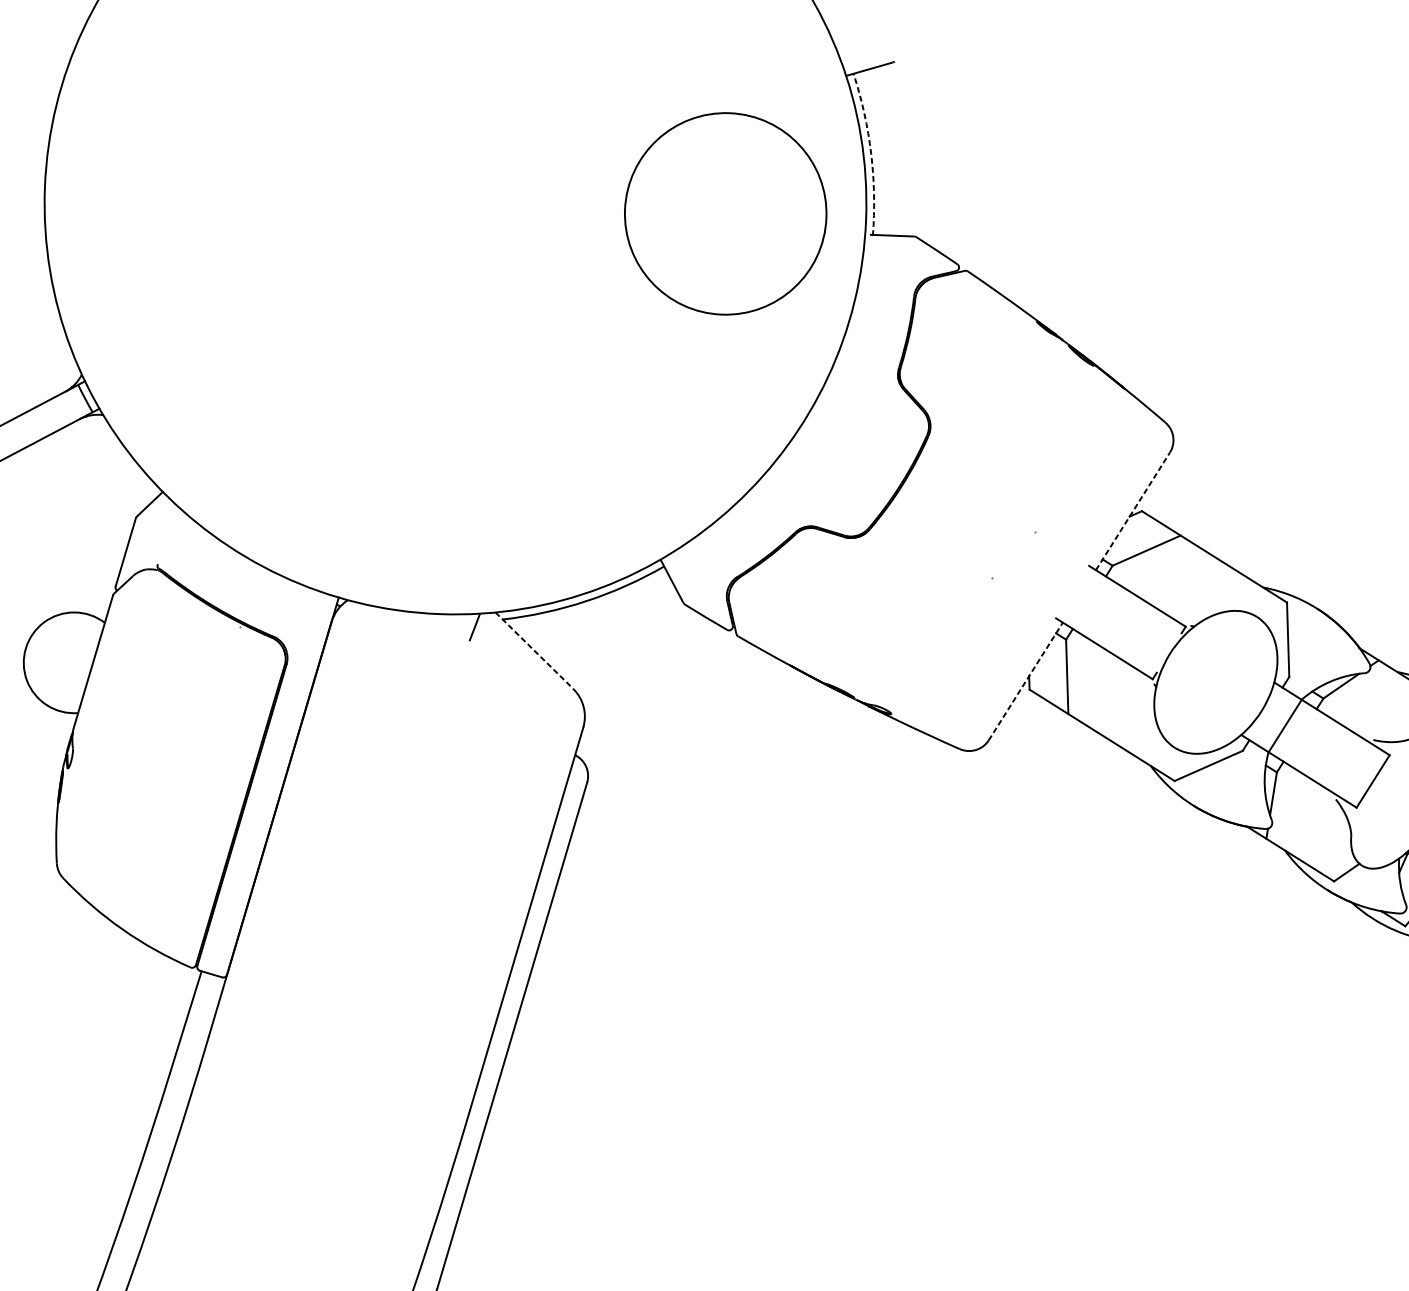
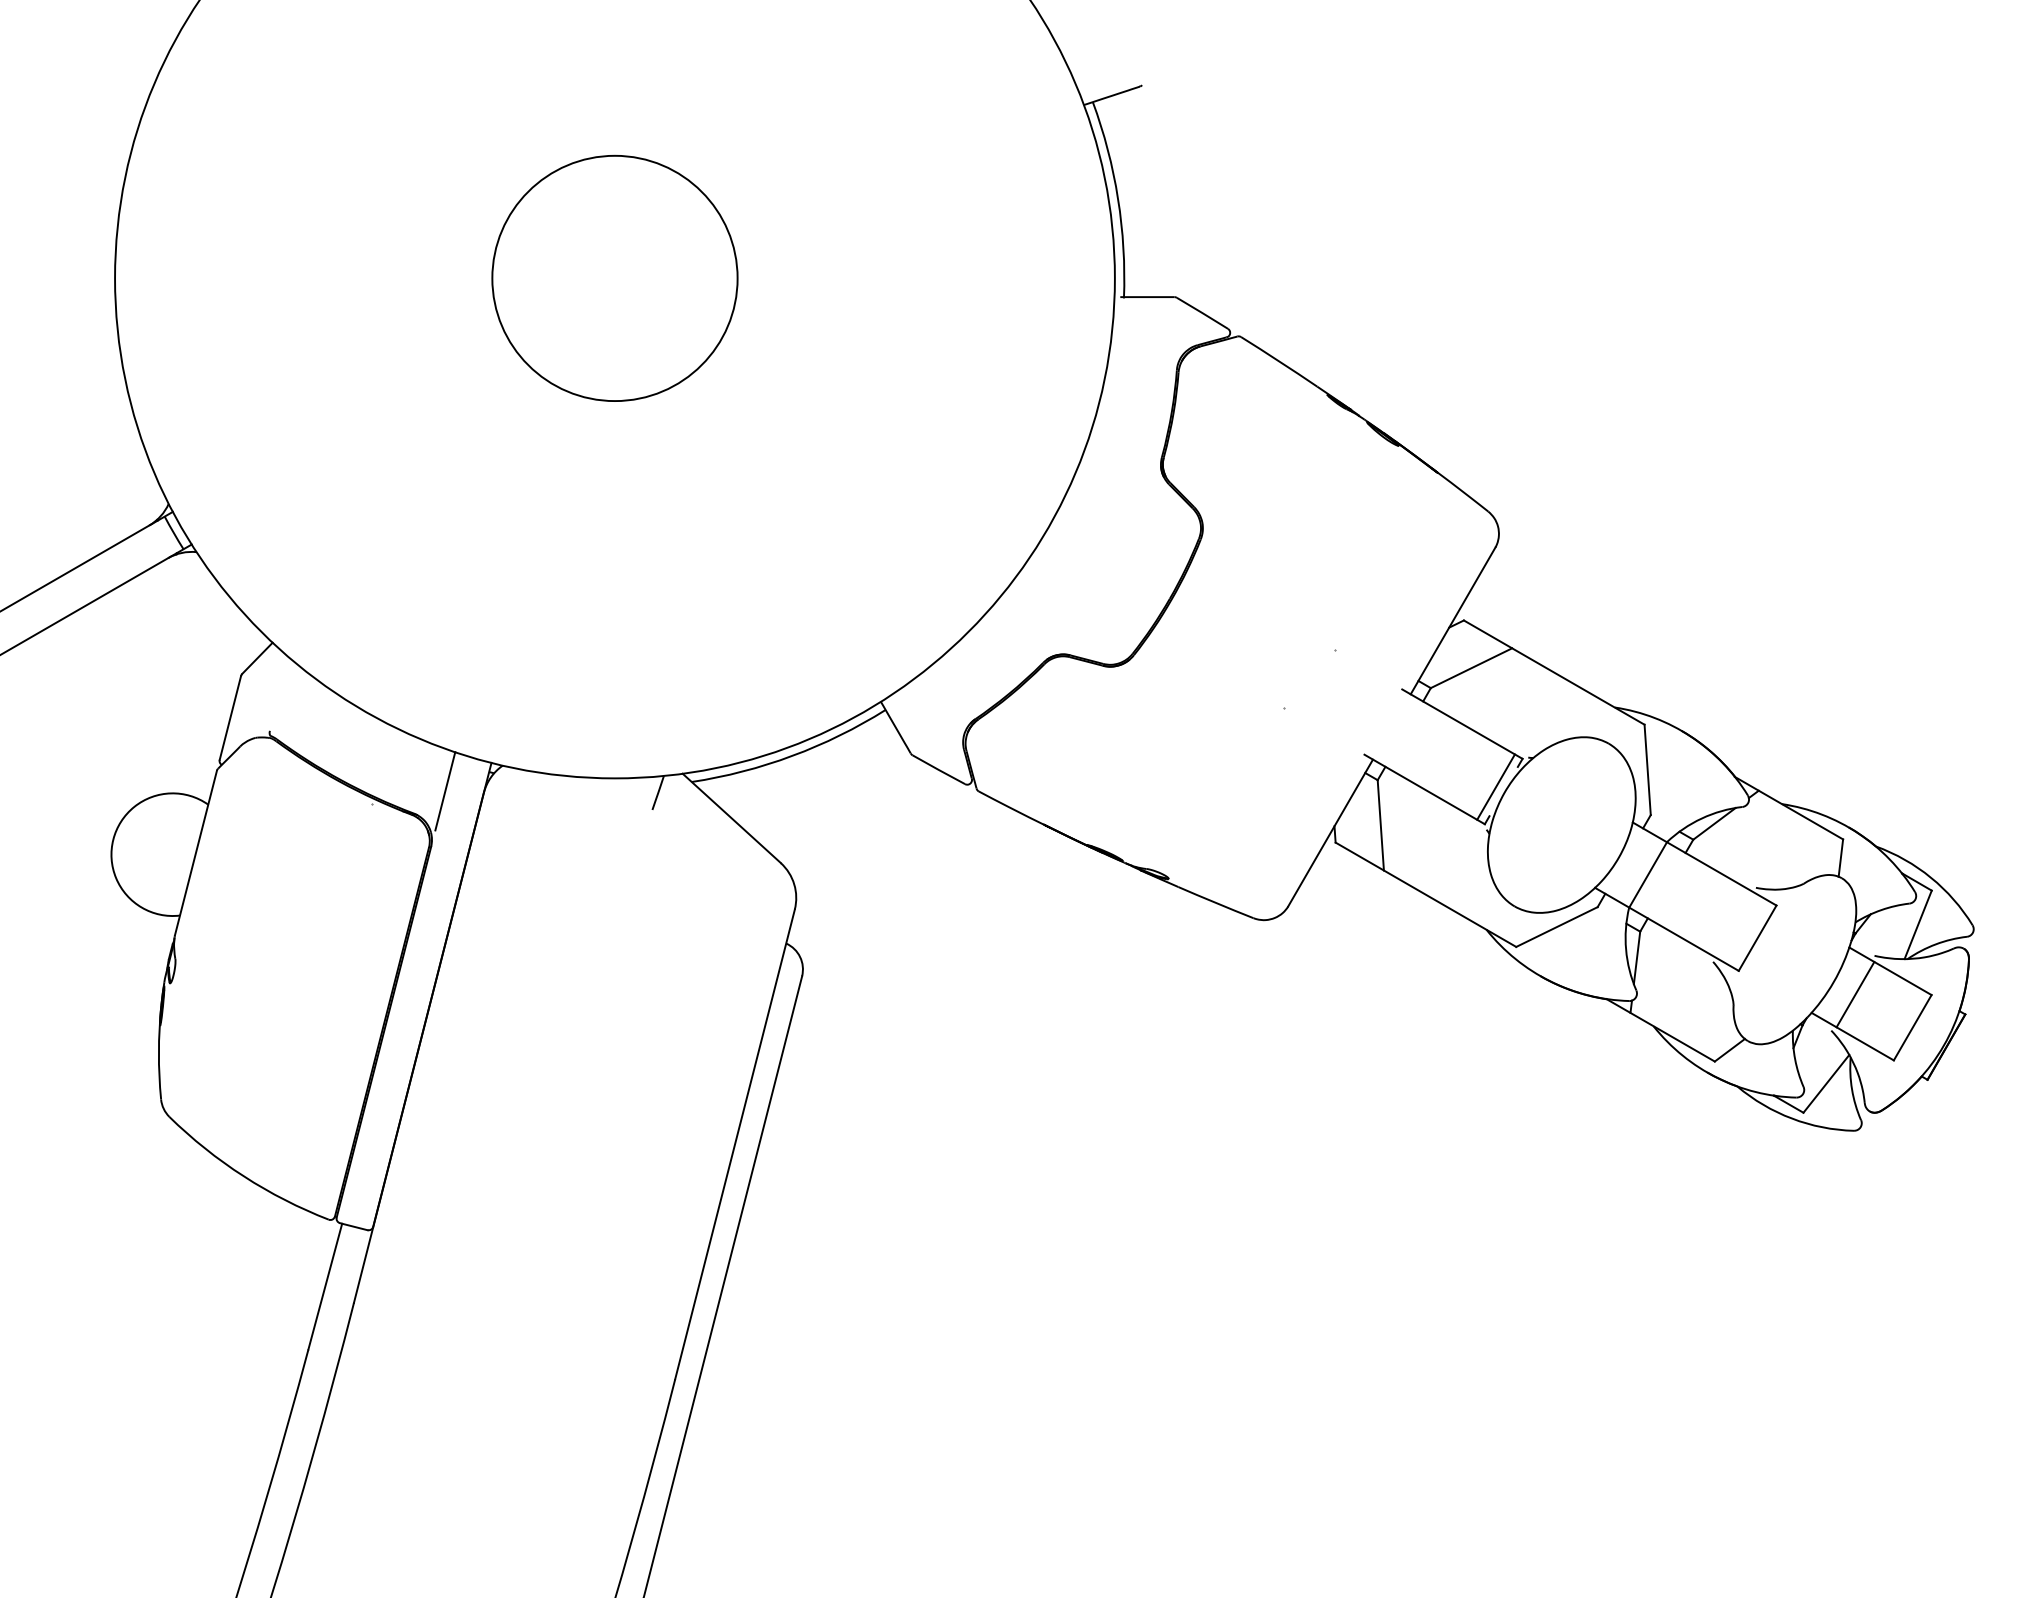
arc: (871, 153) -> (1118, 198), dashed -> solid
circle: (725, 213) -> (614, 277), moved
line: (1133, 510) -> (1453, 620), dashed -> solid
line: (300, 619) -> (445, 791), added
line: (1162, 648) -> (1495, 786), added
line: (535, 650) -> (732, 818), dashed -> solid
line: (1025, 681) -> (1330, 833), dashed -> solid

